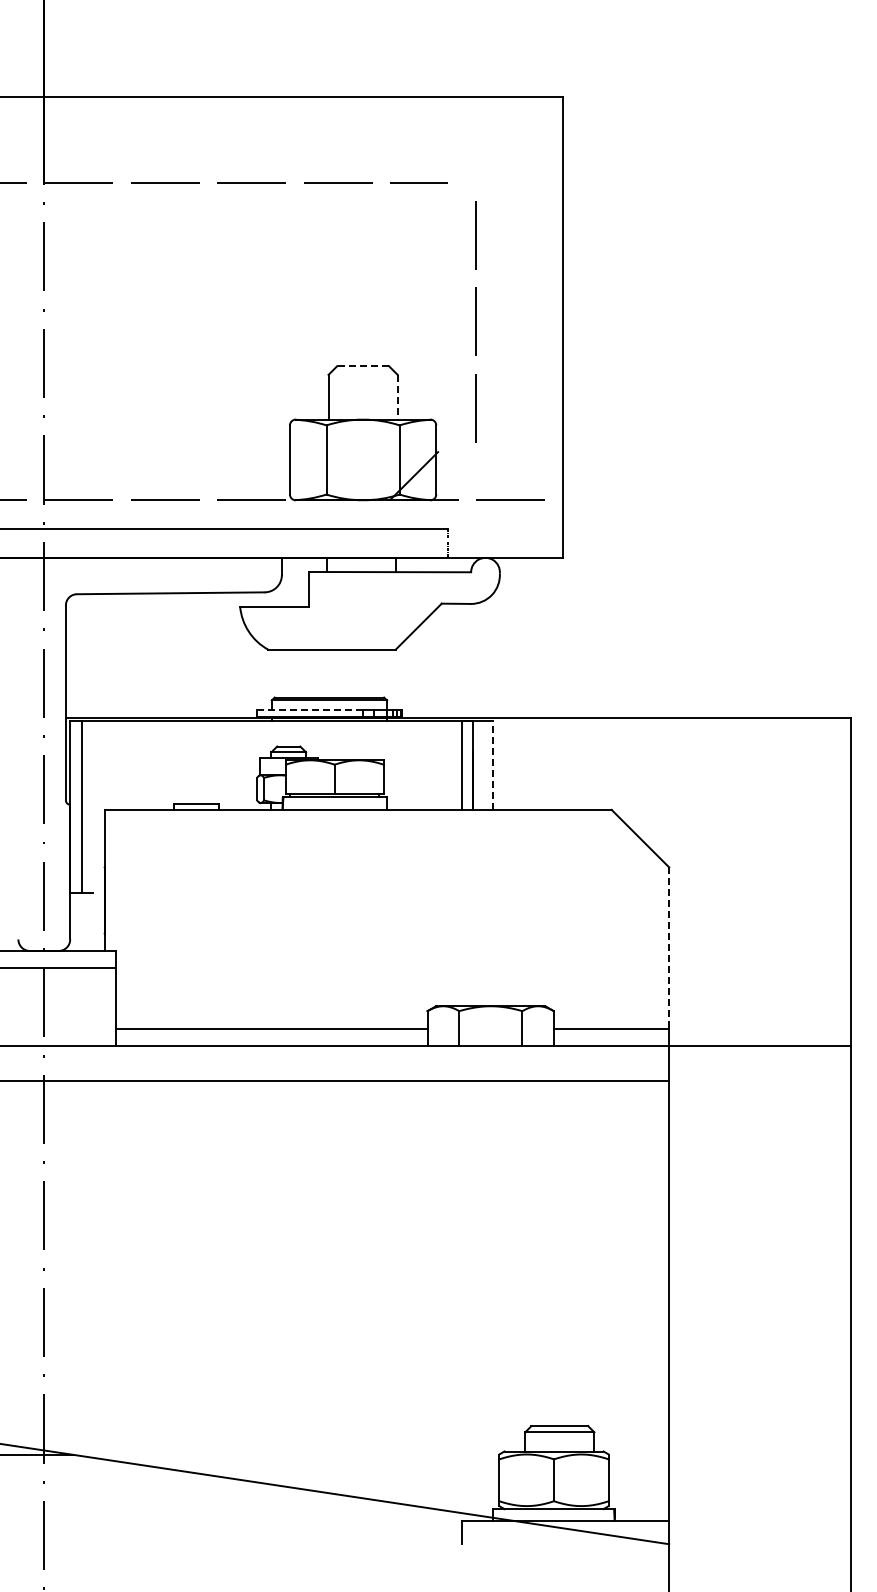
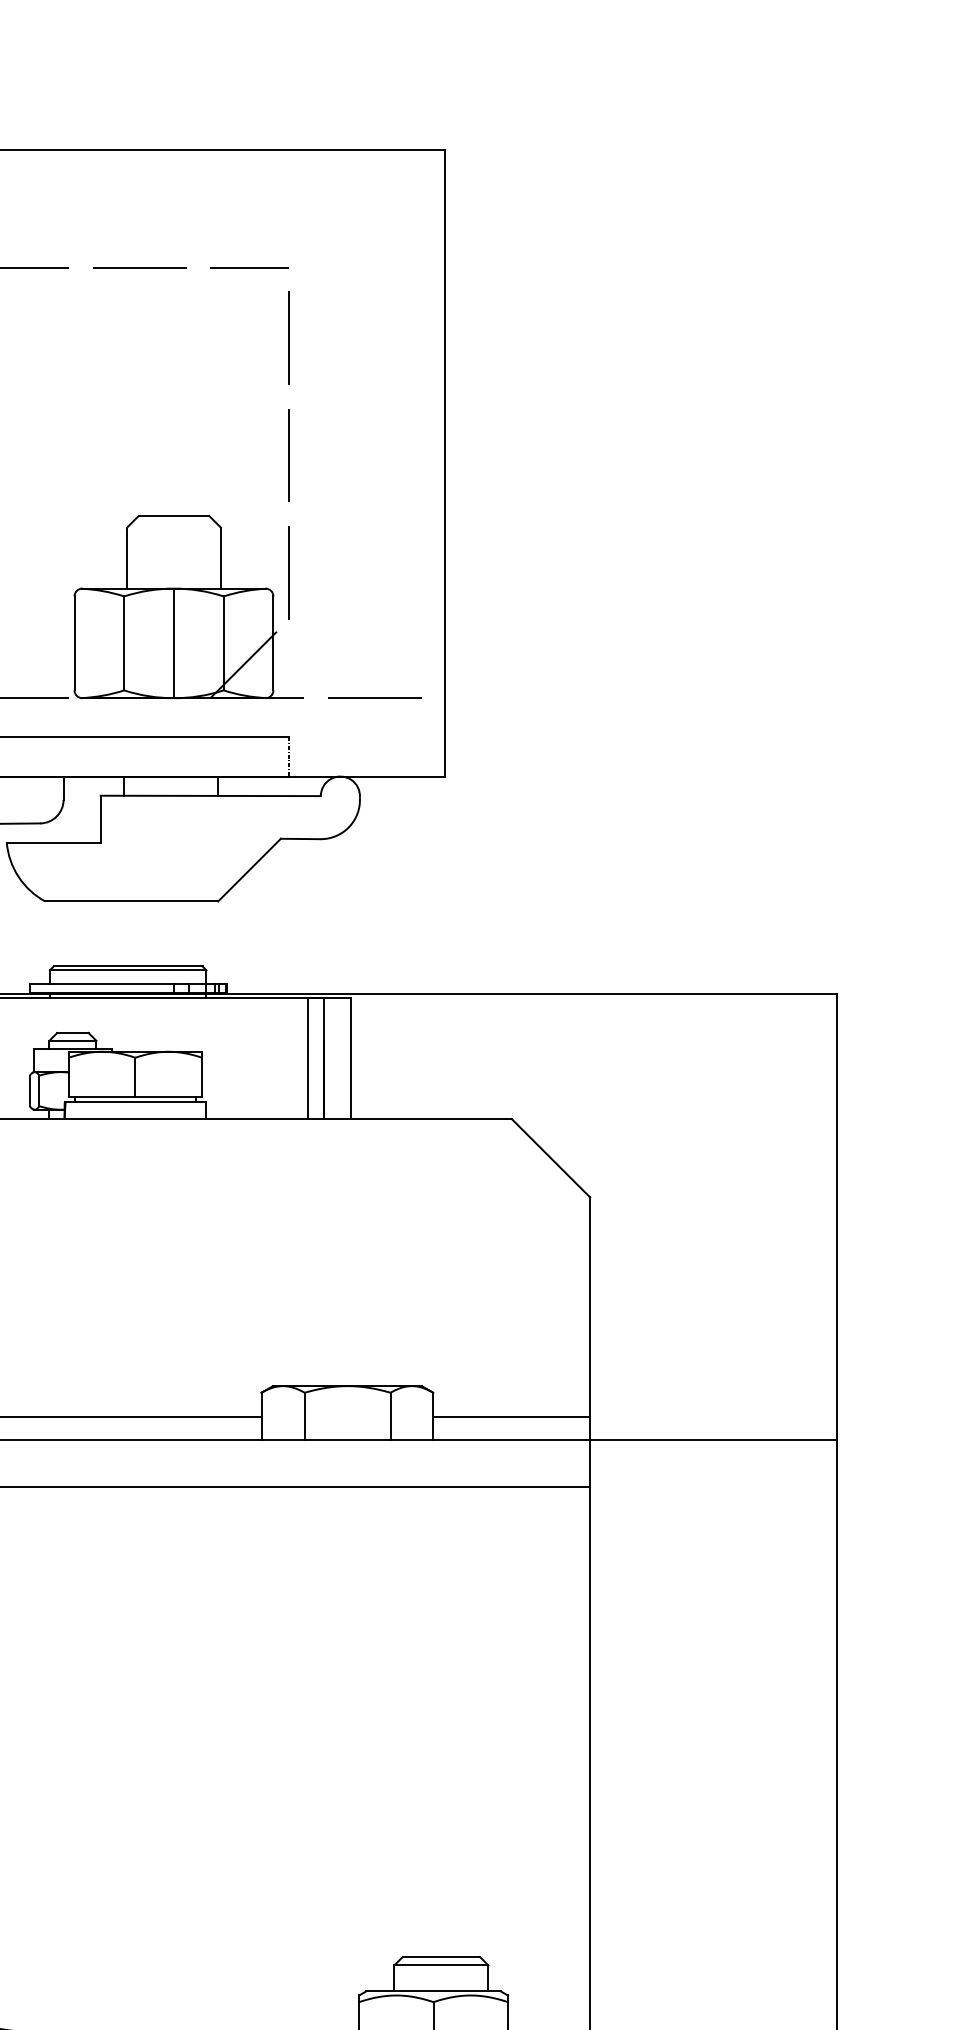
line: (475, 321) -> (288, 455), moved
line: (363, 366) -> (174, 516), dashed -> solid
line: (397, 397) -> (220, 558), dashed -> solid
line: (363, 459) -> (174, 642), added
line: (310, 710) -> (102, 984), dashed -> solid
line: (493, 765) -> (351, 1058), dashed -> solid
line: (669, 948) -> (590, 1307), dashed -> solid

